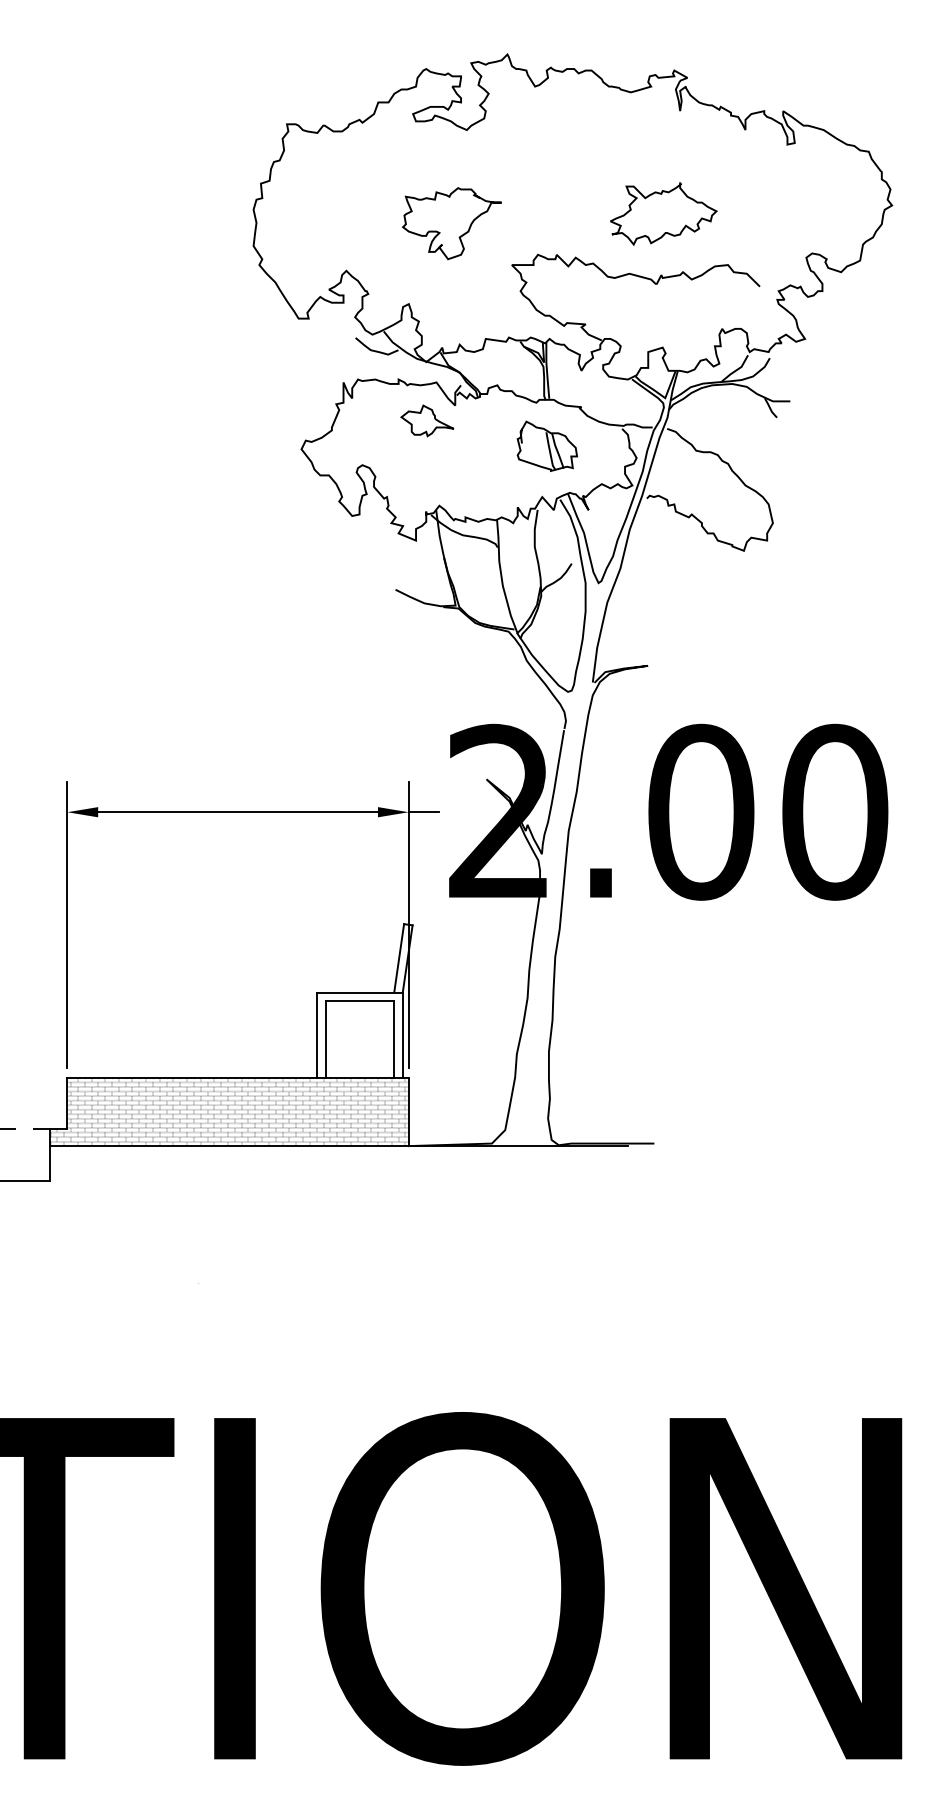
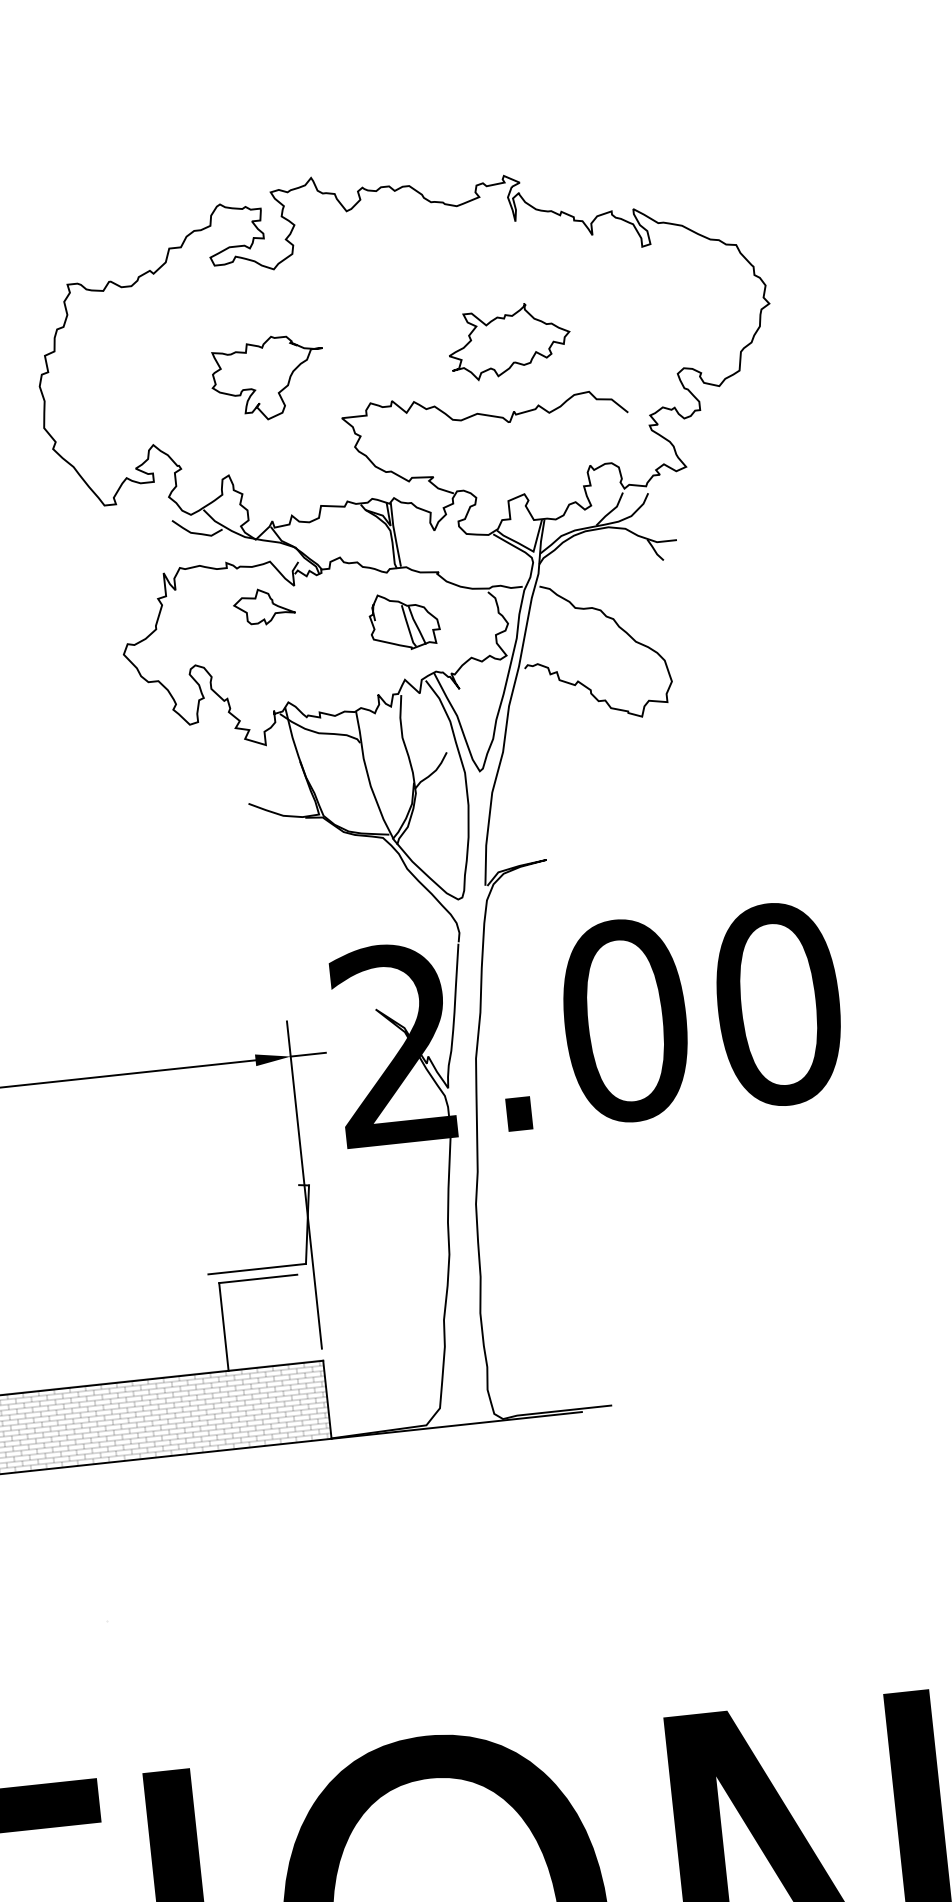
line: (399, 957) -> (297, 1223), removed
line: (317, 1035) -> (213, 1323), removed
line: (402, 1035) -> (310, 1312), removed
line: (394, 1039) -> (302, 1318), removed

